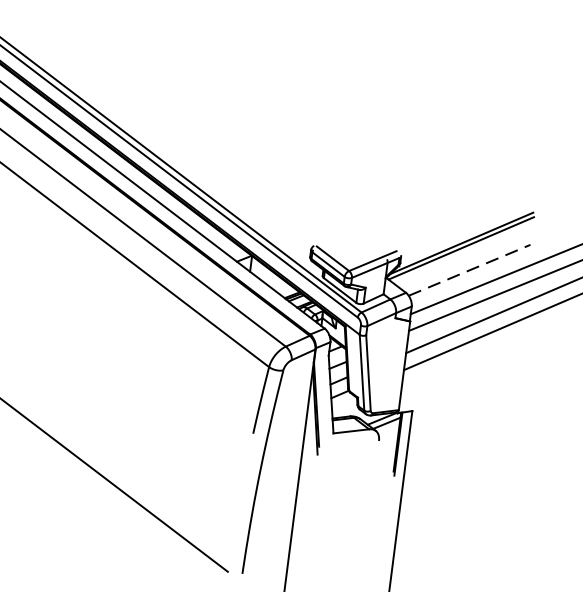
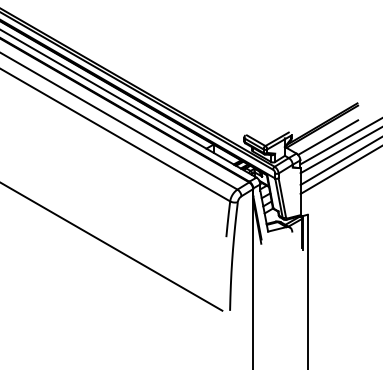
line: (470, 270) -> (328, 137), dashed -> solid

